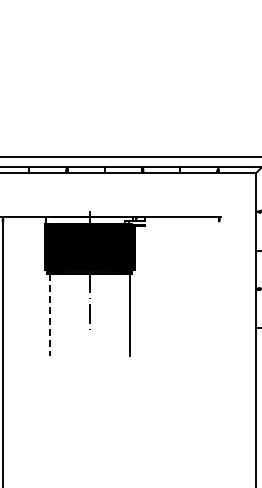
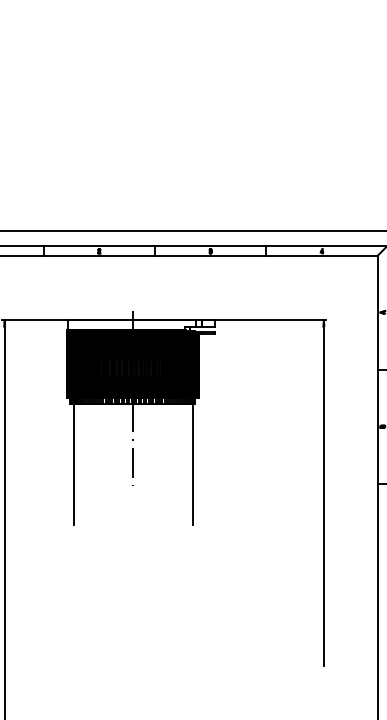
line: (49, 314) -> (73, 464), dashed -> solid
line: (219, 336) -> (324, 496), added

